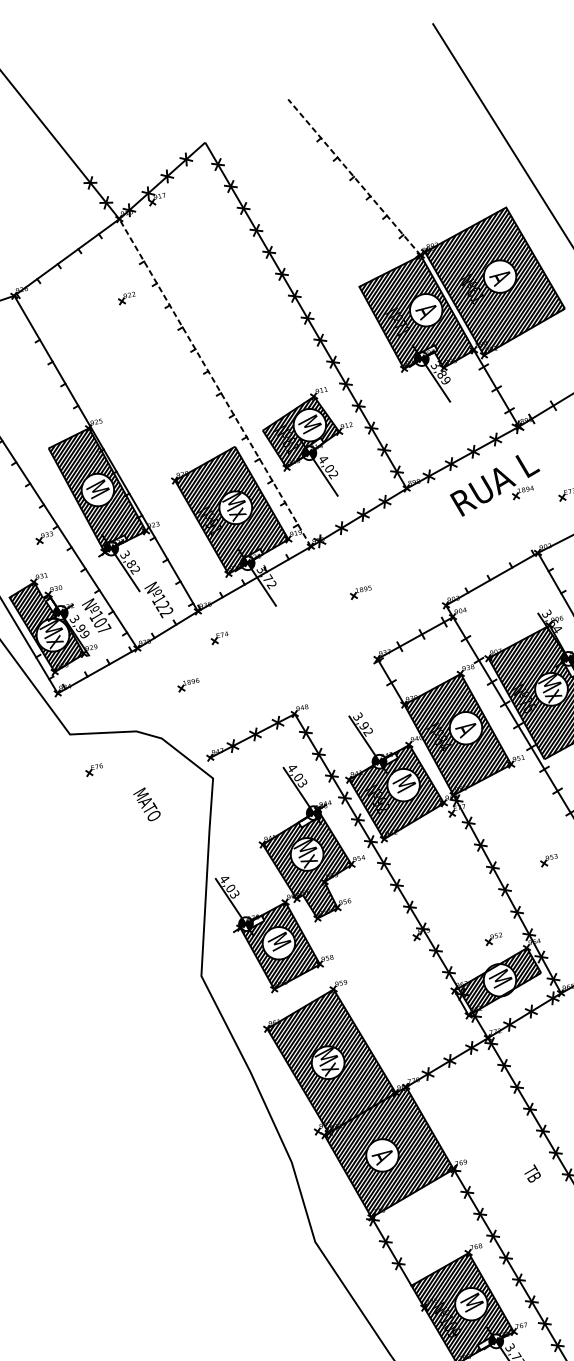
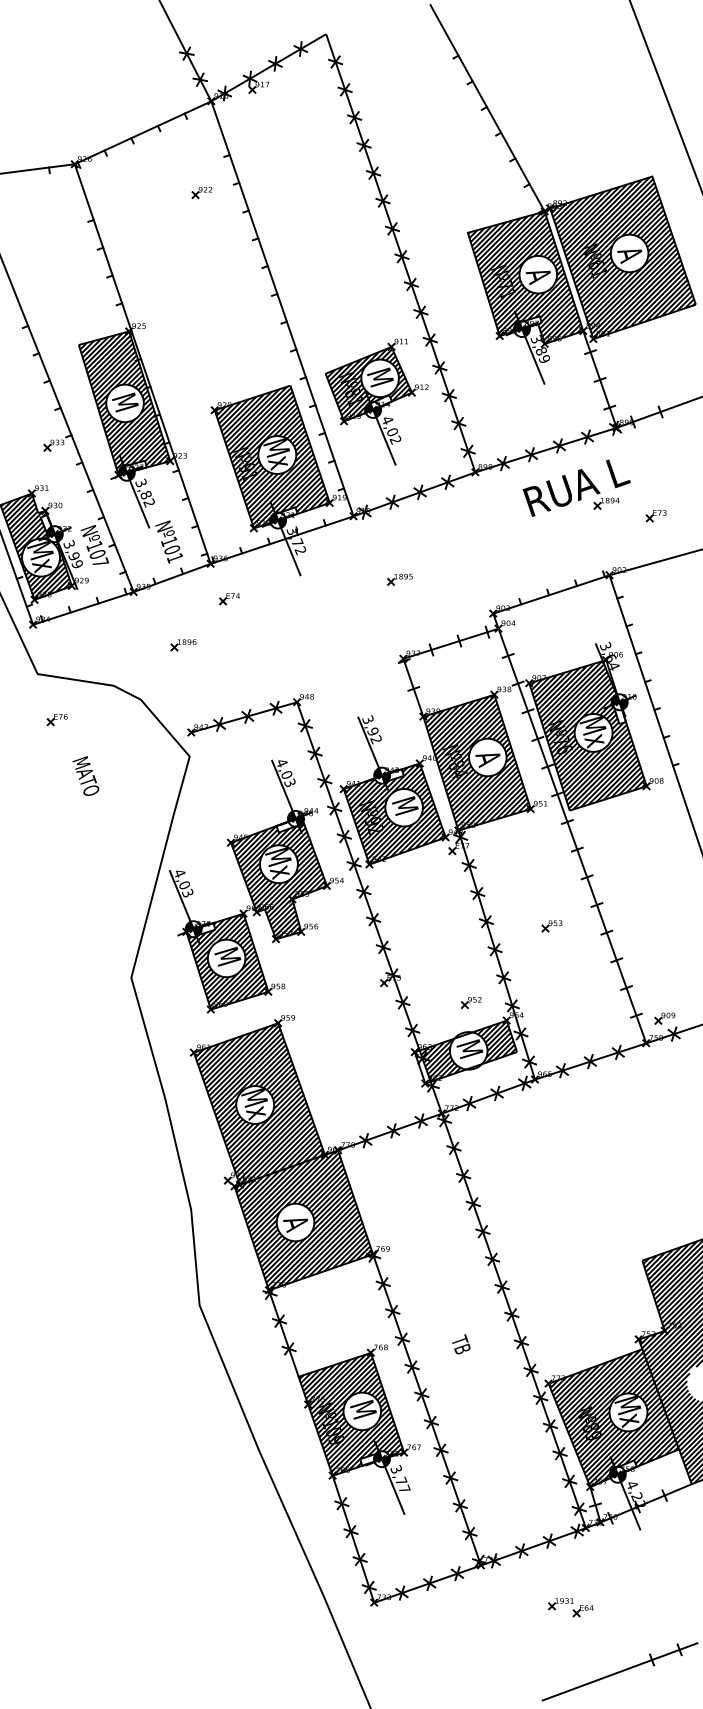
line: (354, 177) -> (487, 107), dashed -> solid
line: (215, 382) -> (282, 308), dashed -> solid
text: (163, 609) -> (172, 553), Nº122 -> Nº101
text: (146, 804) -> (85, 775), moved
text: (532, 1173) -> (461, 1344), moved

